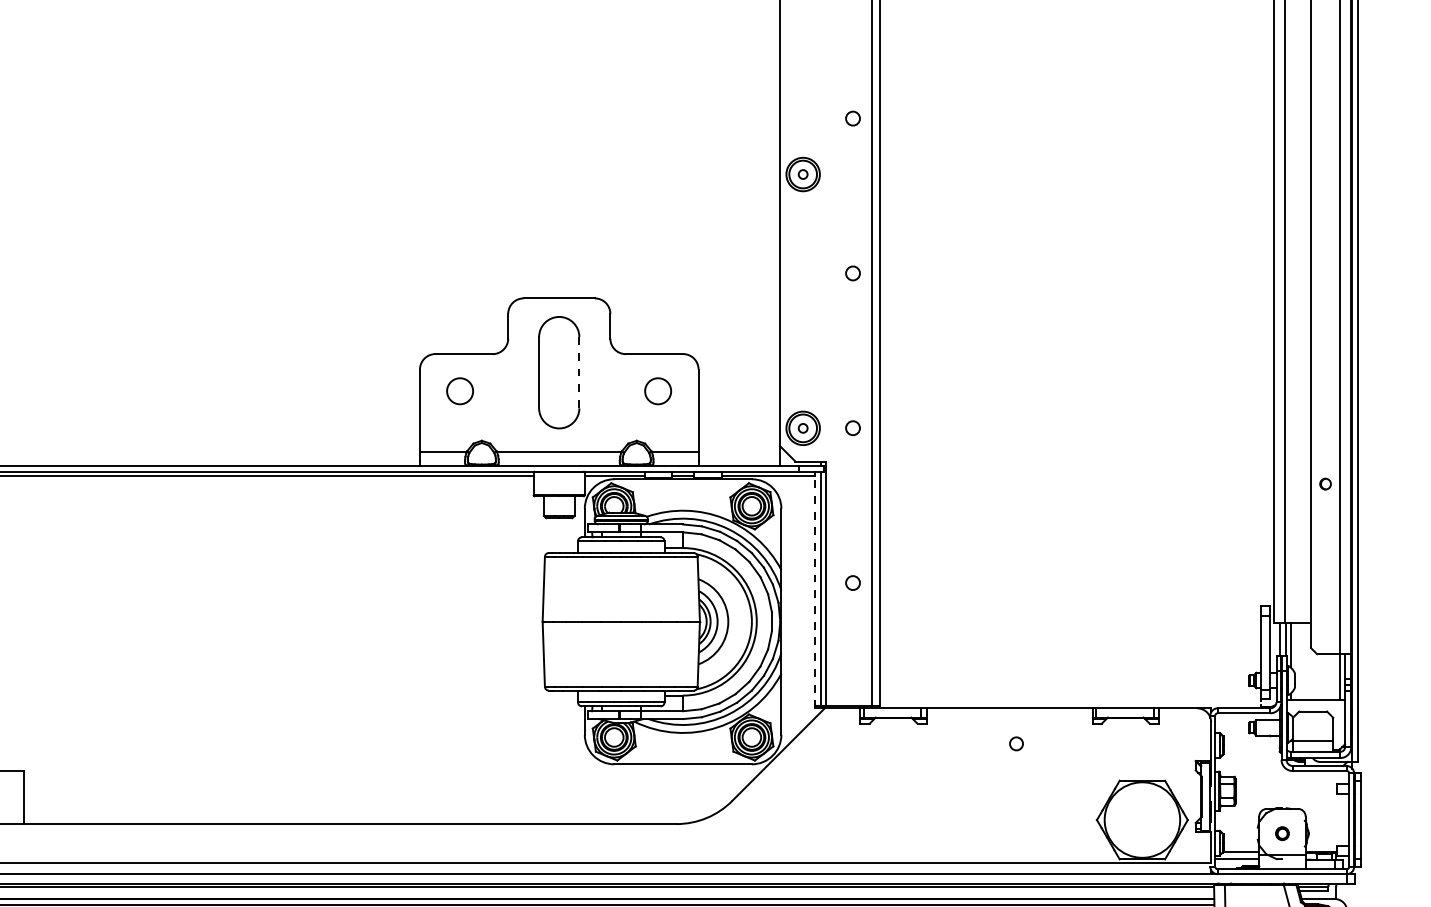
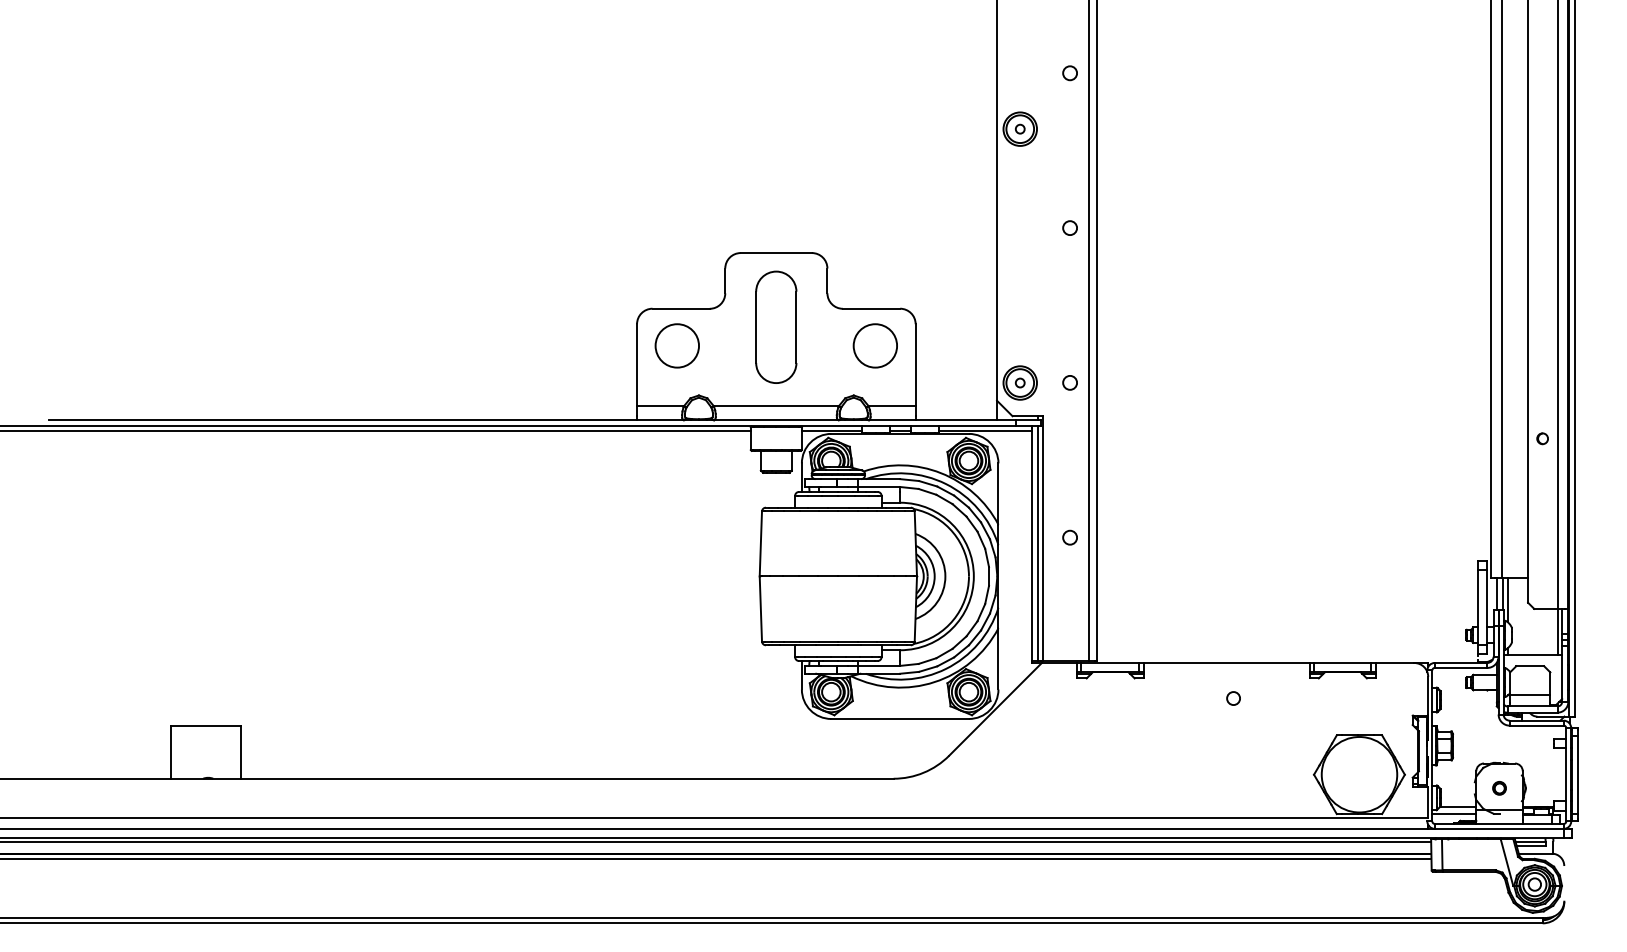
line: (579, 372) -> (796, 327), dashed -> solid
circle: (459, 390) -> (676, 345), size x1.67
circle: (657, 390) -> (874, 345), size x1.67
line: (815, 592) -> (1032, 547), dashed -> solid

